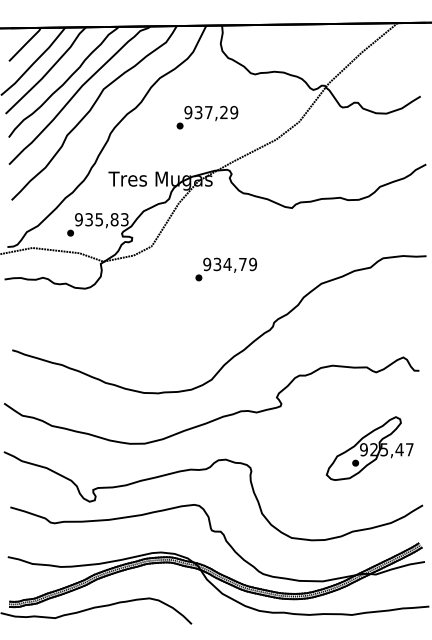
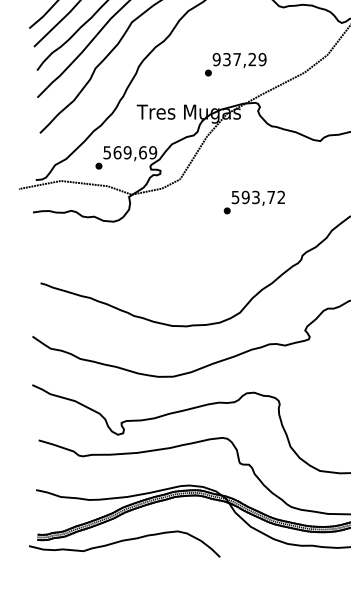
text: (207, 117) -> (235, 64), moved
text: (101, 219) -> (129, 152), 935,83 -> 569,69
text: (230, 264) -> (258, 197), 934,79 -> 593,72

